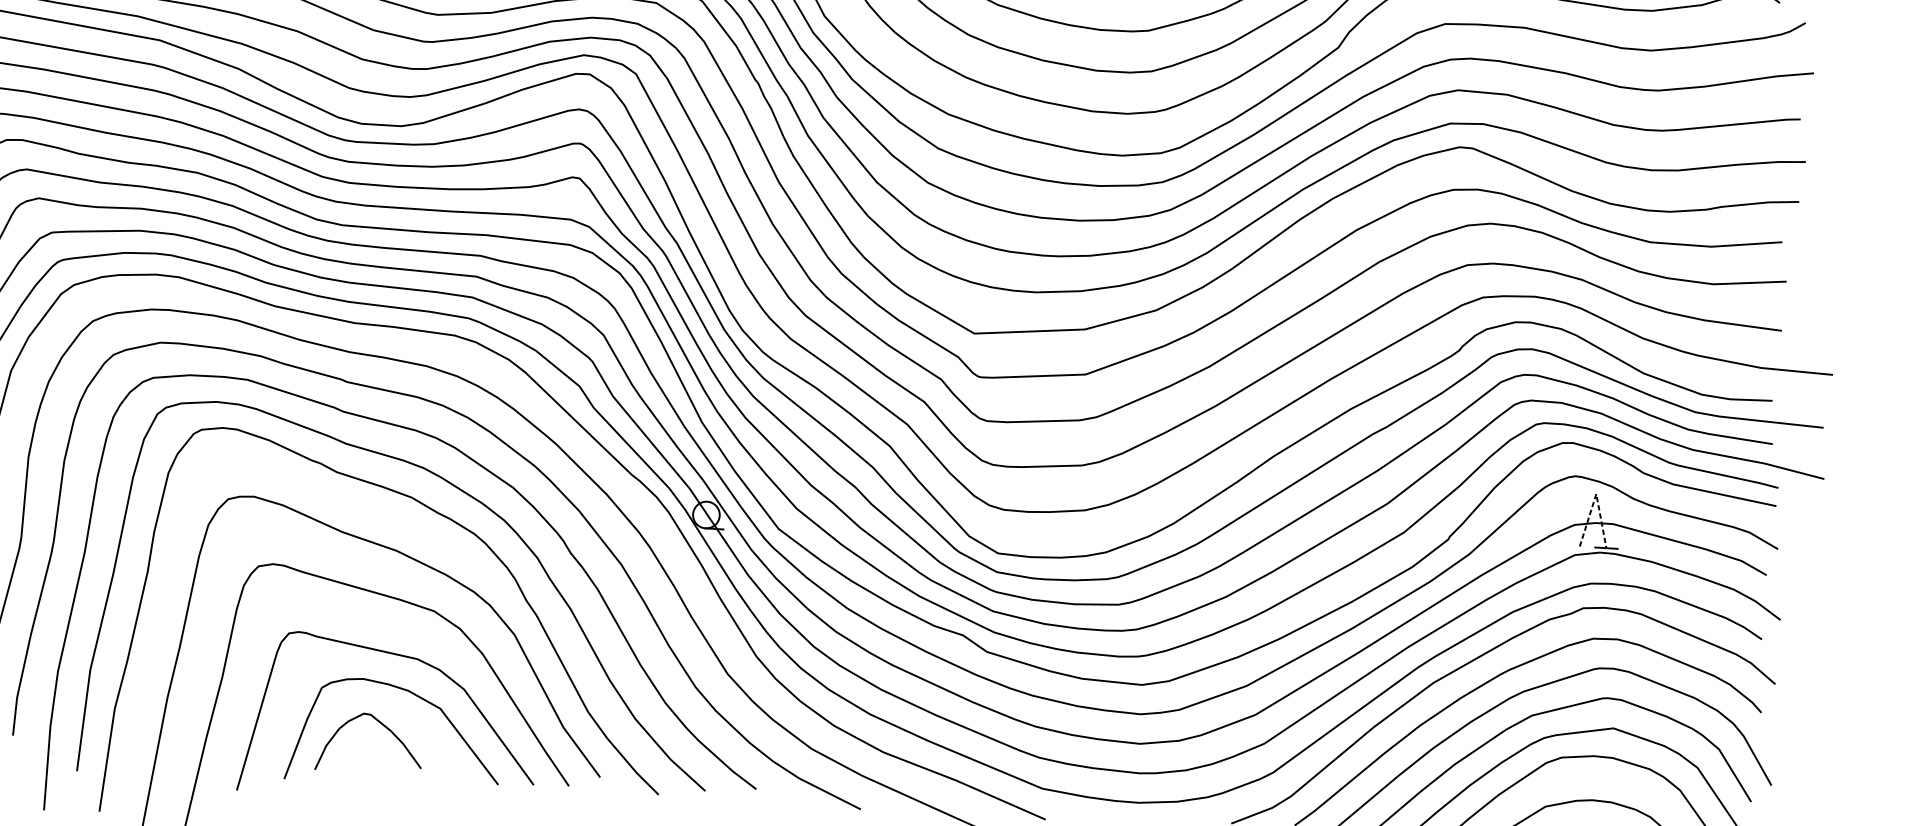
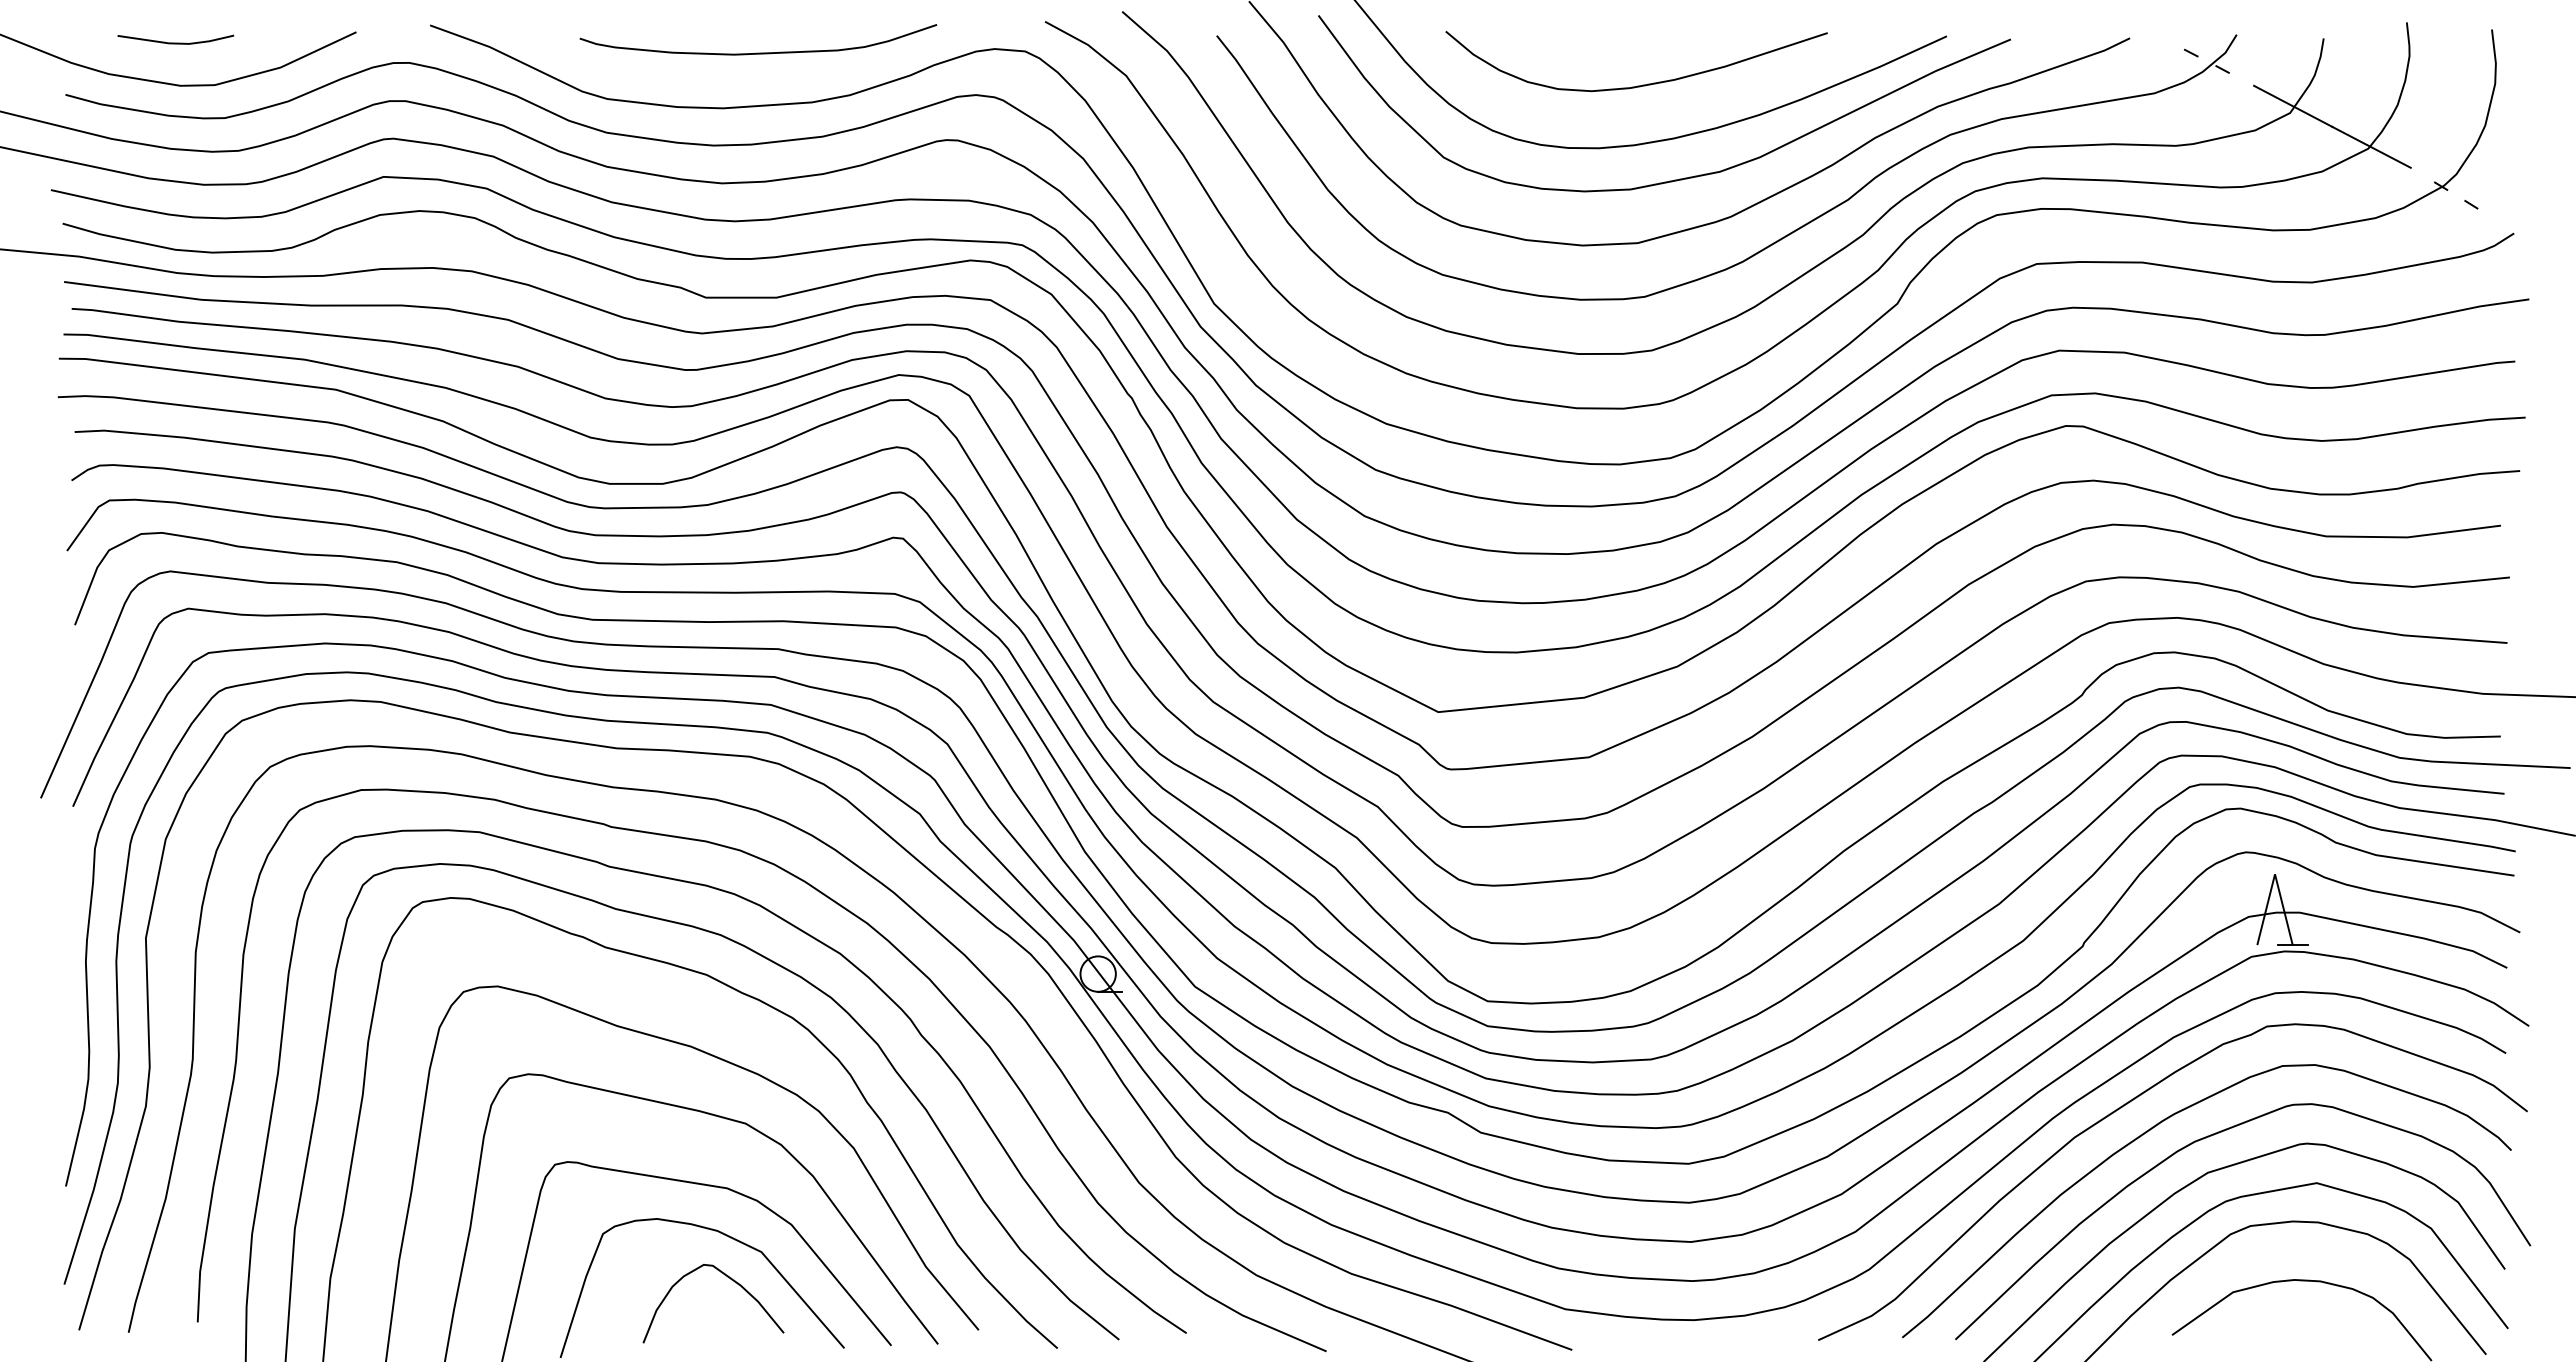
line: (1596, 494) -> (2275, 874), dashed -> solid
curve: (384, 726) -> (731, 1280), moved

